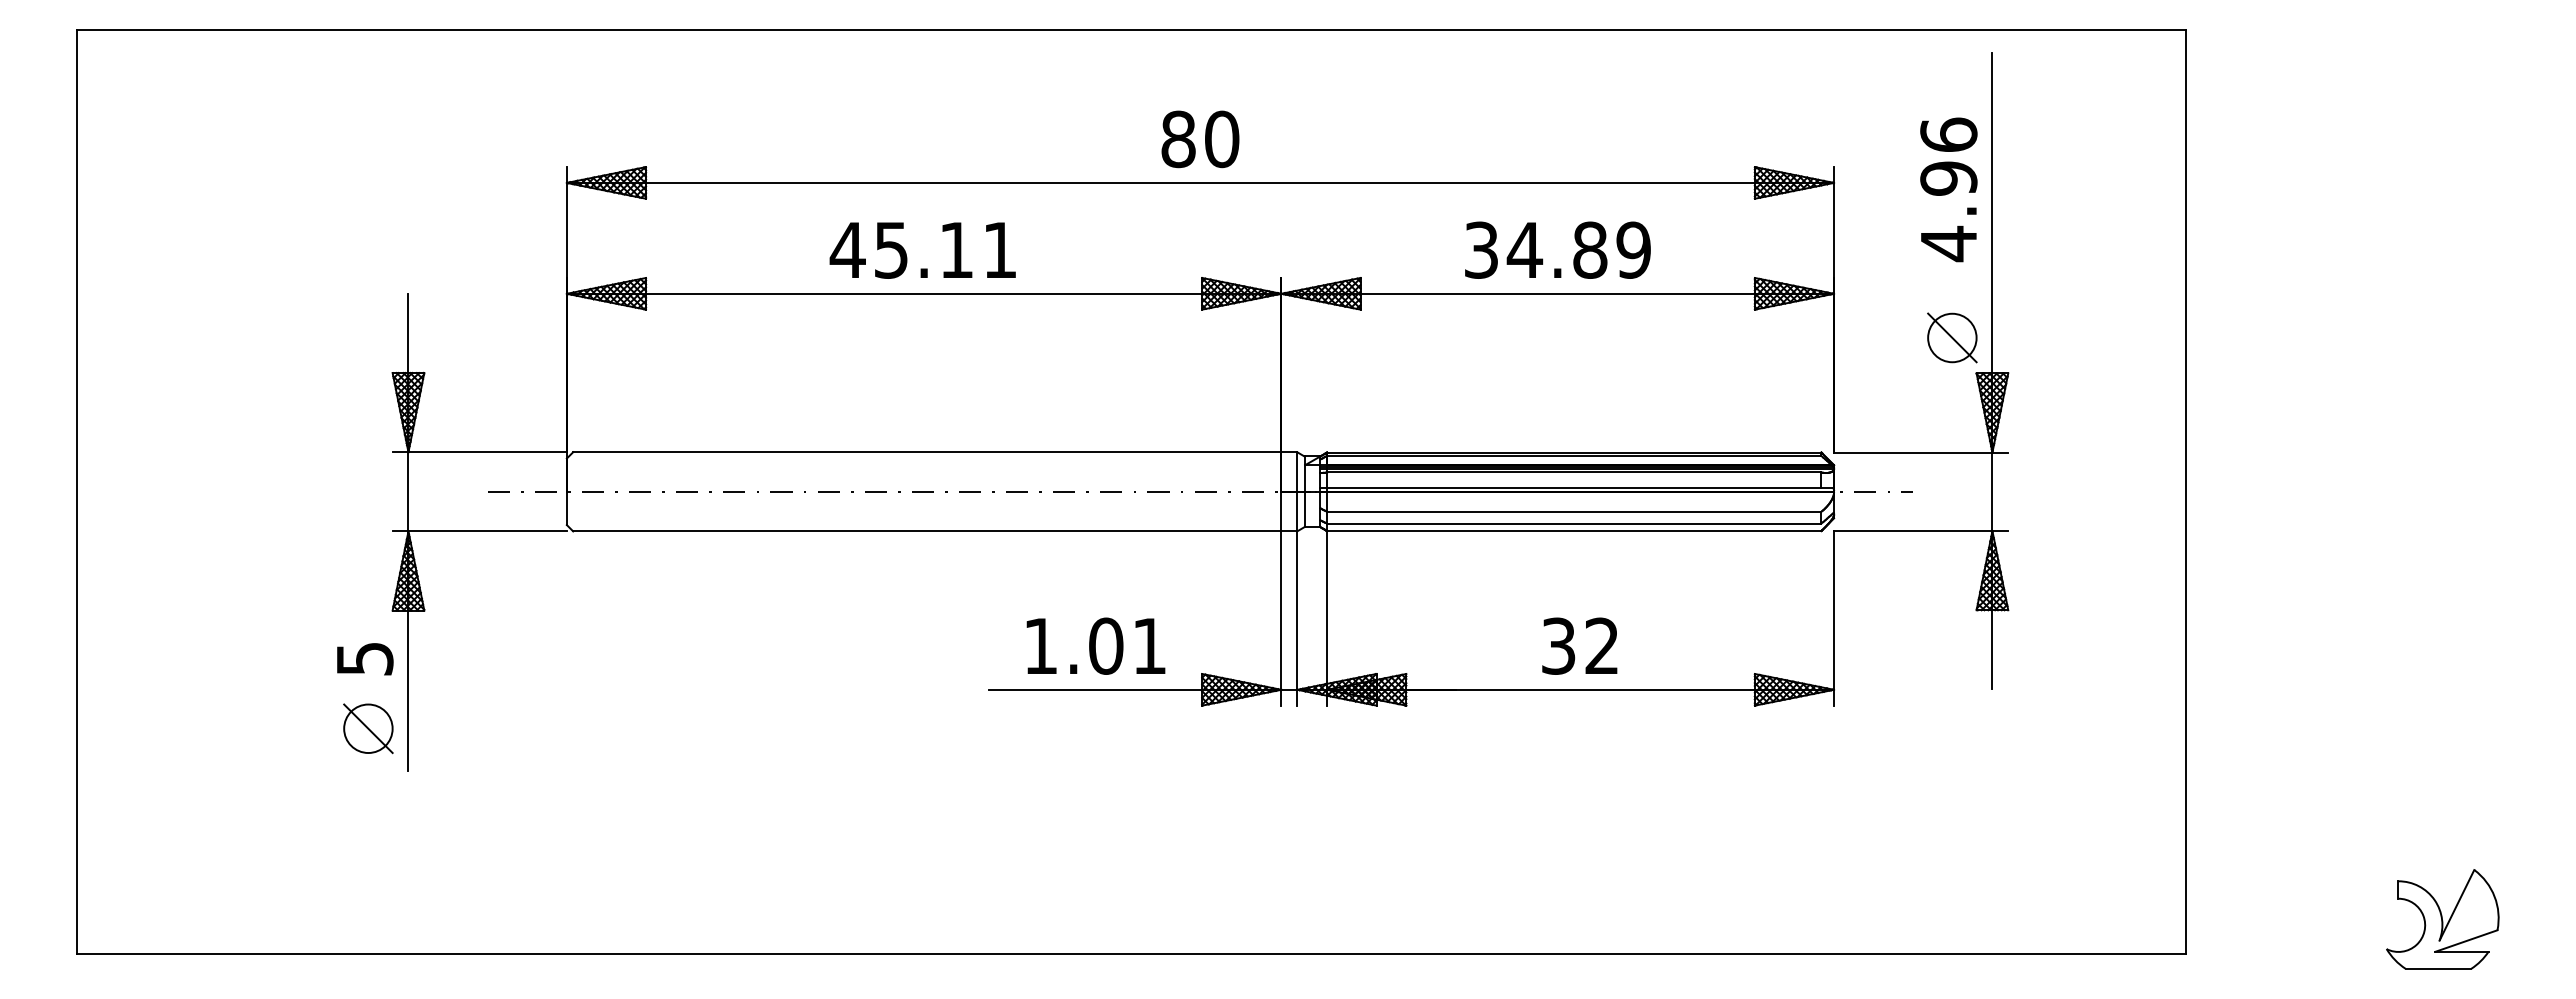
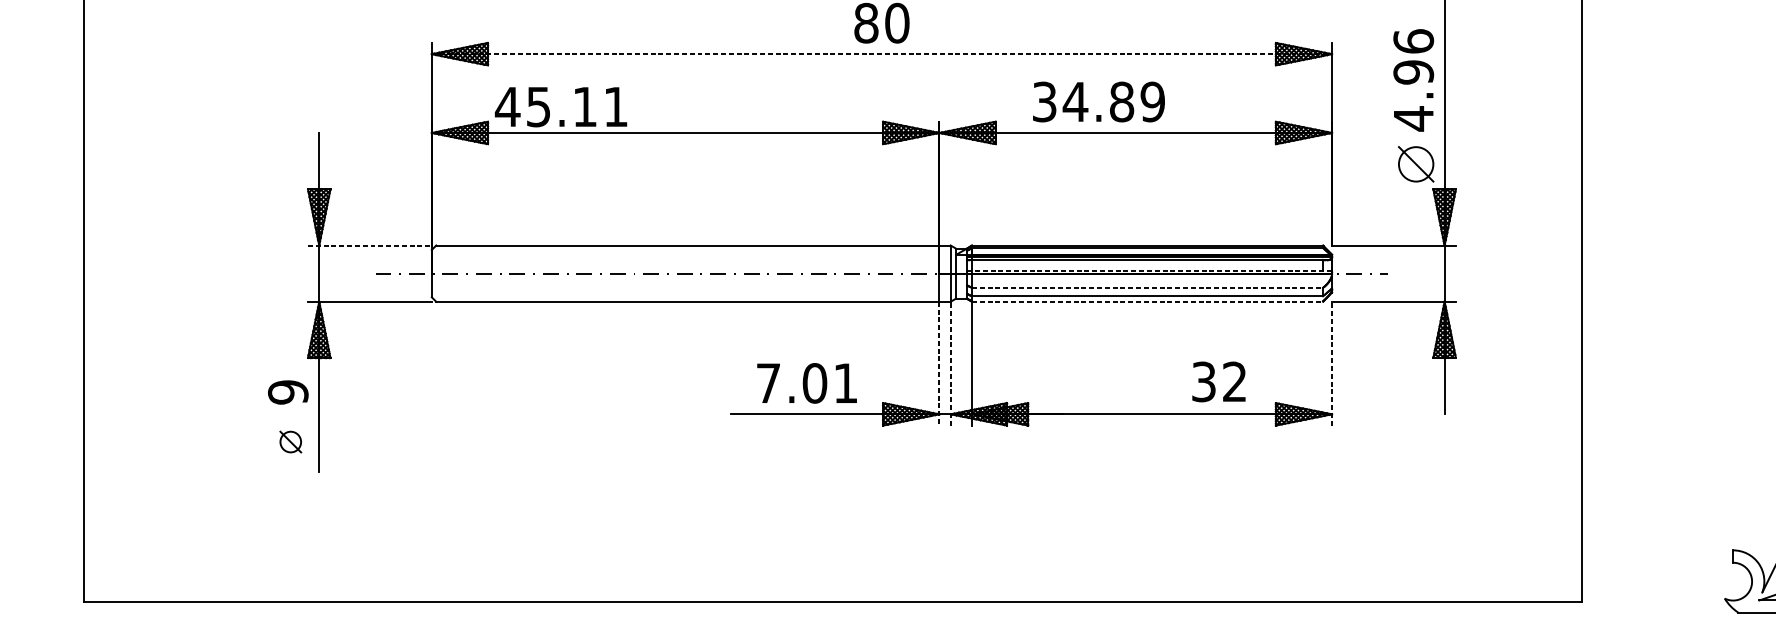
line: (1200, 182) -> (881, 53), solid -> dashed
text: (1948, 189) -> (1413, 80), moved
text: (1557, 249) -> (1098, 101), moved
text: (922, 250) -> (560, 107), moved
line: (480, 452) -> (370, 245), solid -> dashed
line: (1577, 487) -> (1149, 270), solid -> dashed
line: (1574, 511) -> (1147, 287), solid -> dashed
line: (1574, 531) -> (1147, 301), solid -> dashed
line: (1834, 617) -> (1332, 362), solid -> dashed
line: (1297, 618) -> (950, 363), solid -> dashed
line: (1281, 619) -> (939, 364), solid -> dashed
text: (1040, 645) -> (768, 382), 1.01 -> 7.01
text: (1579, 645) -> (1218, 381), moved
text: (364, 659) -> (287, 392), 5 -> 9
part: (368, 728) -> (290, 441), size x0.6

